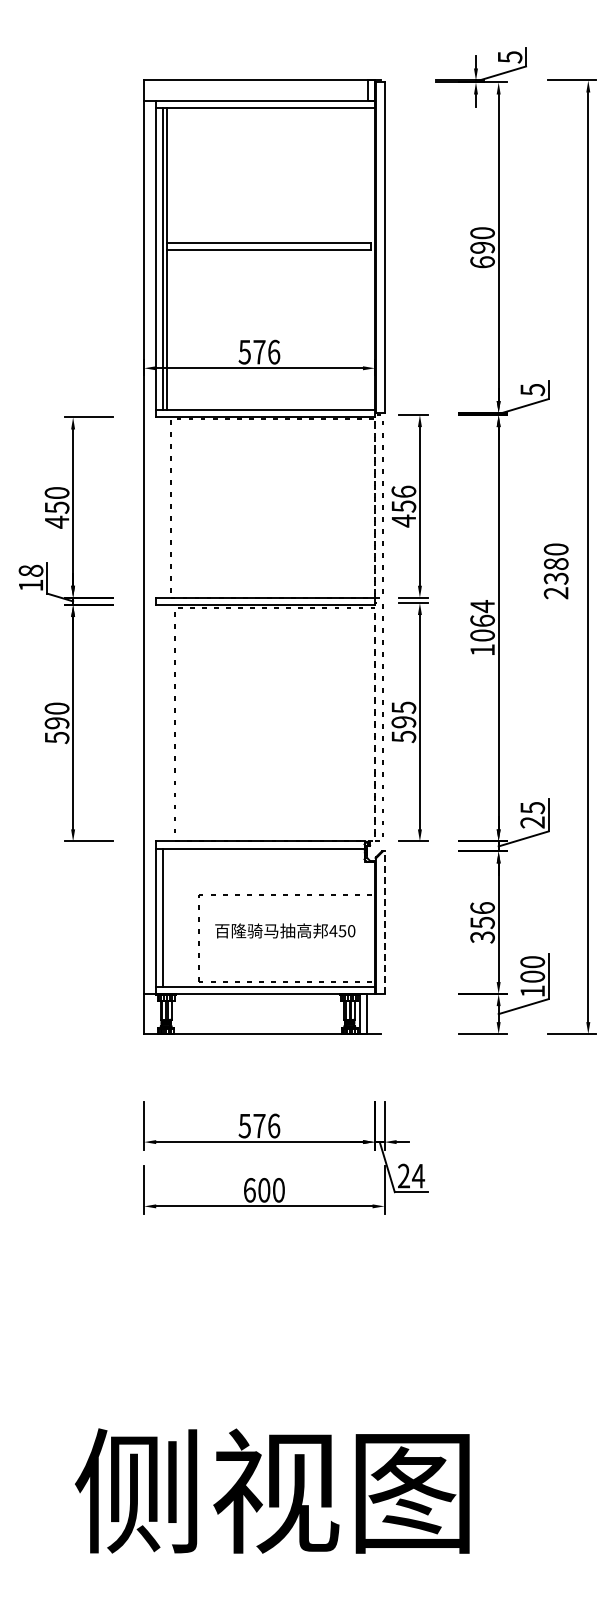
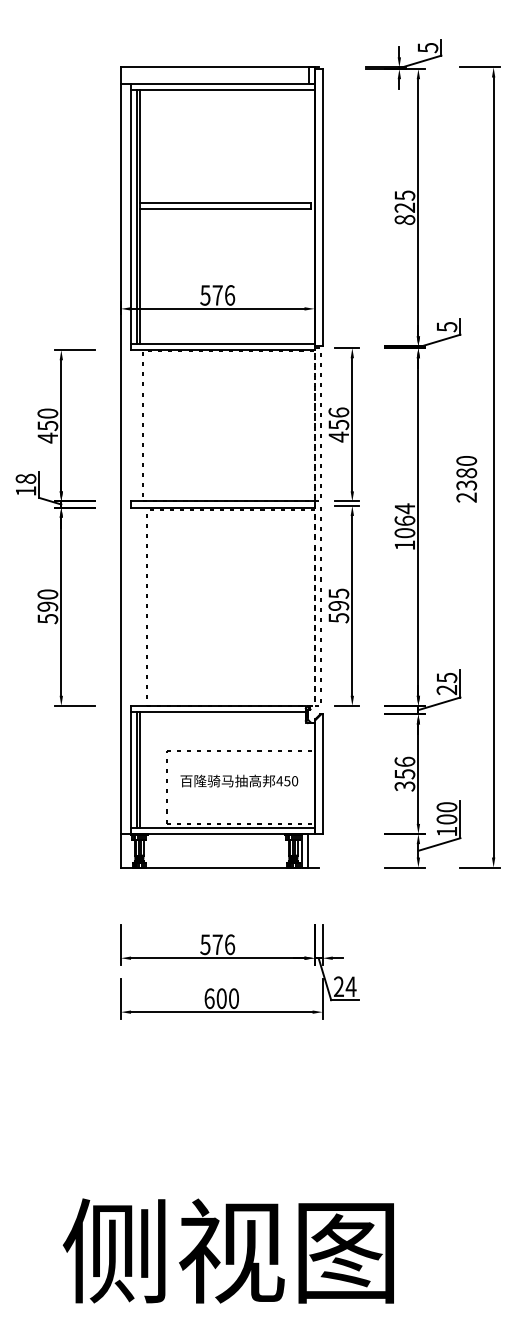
text: (482, 247) -> (404, 207), 690 -> 825
line: (167, 917) -> (140, 769), added
line: (384, 922) -> (322, 773), dashed -> solid

